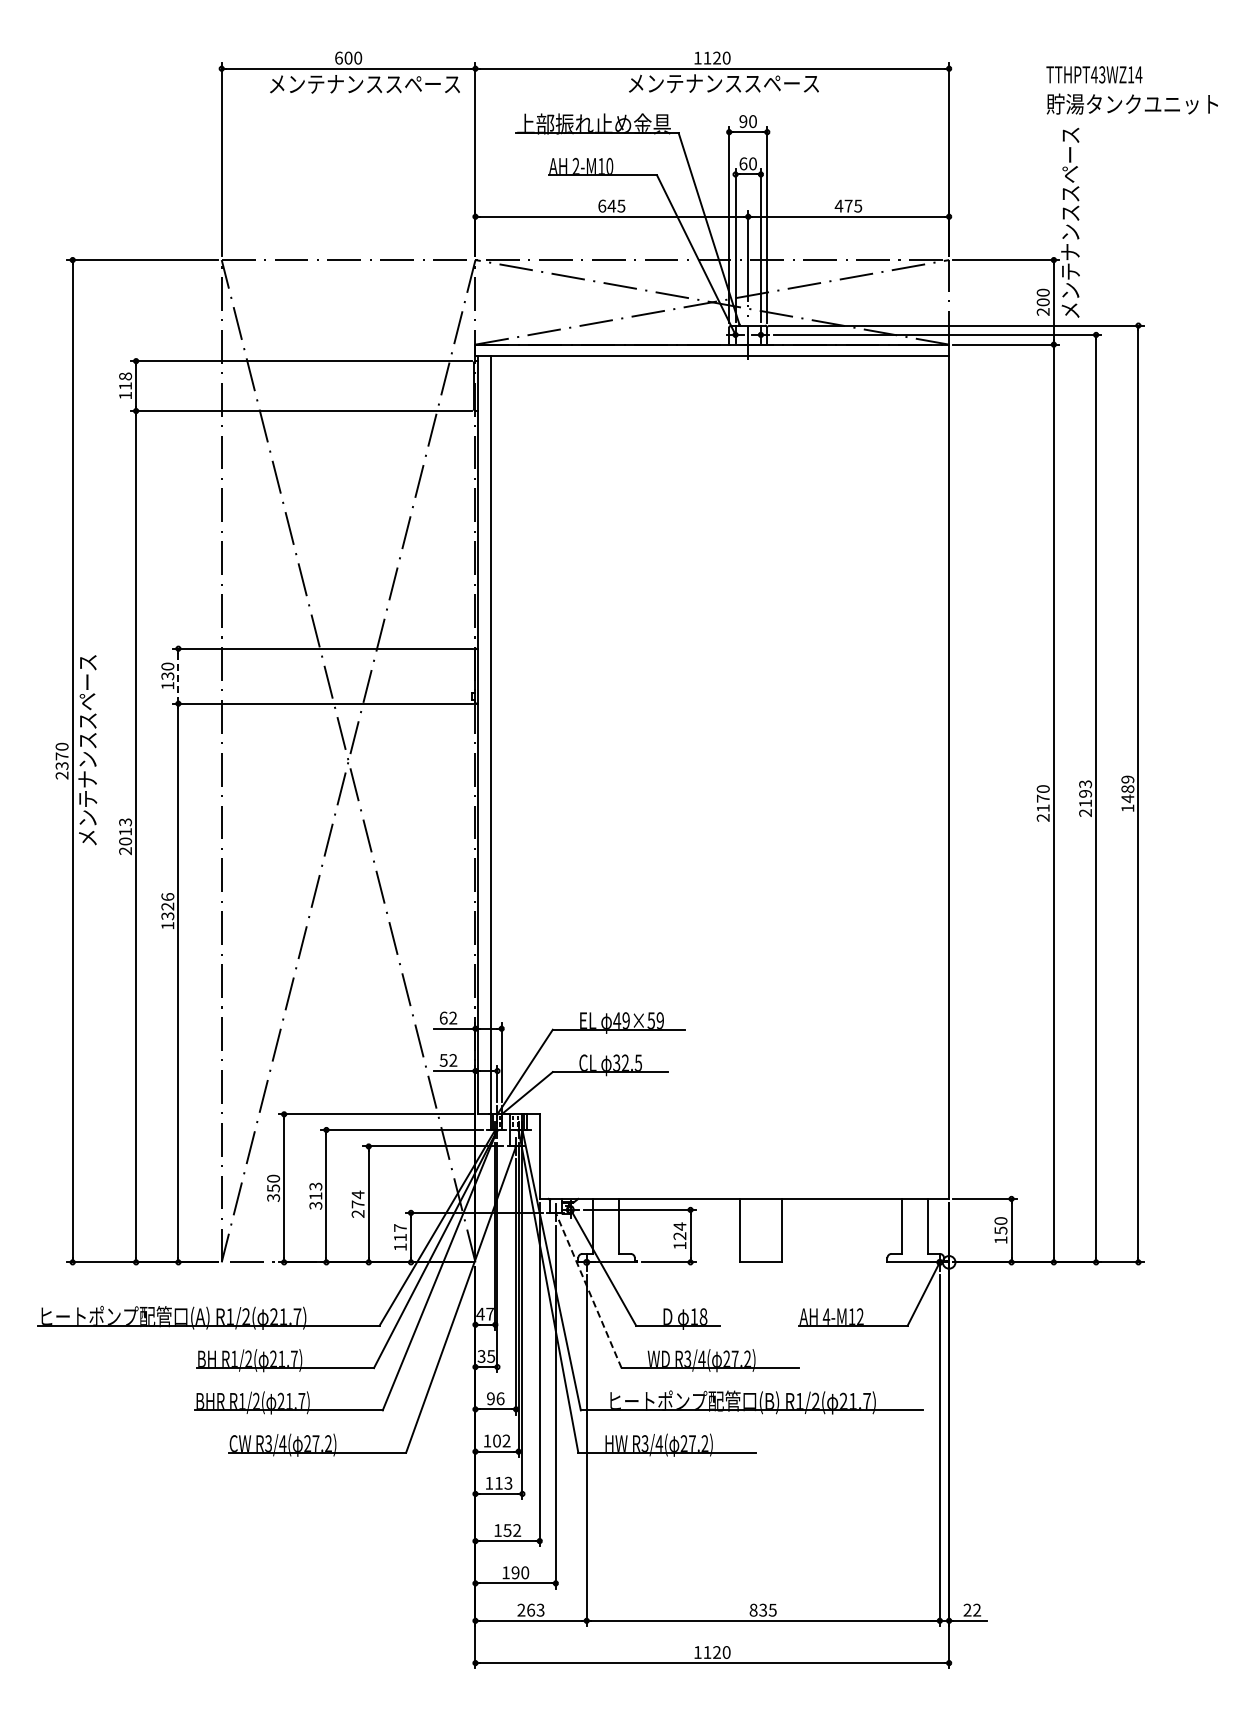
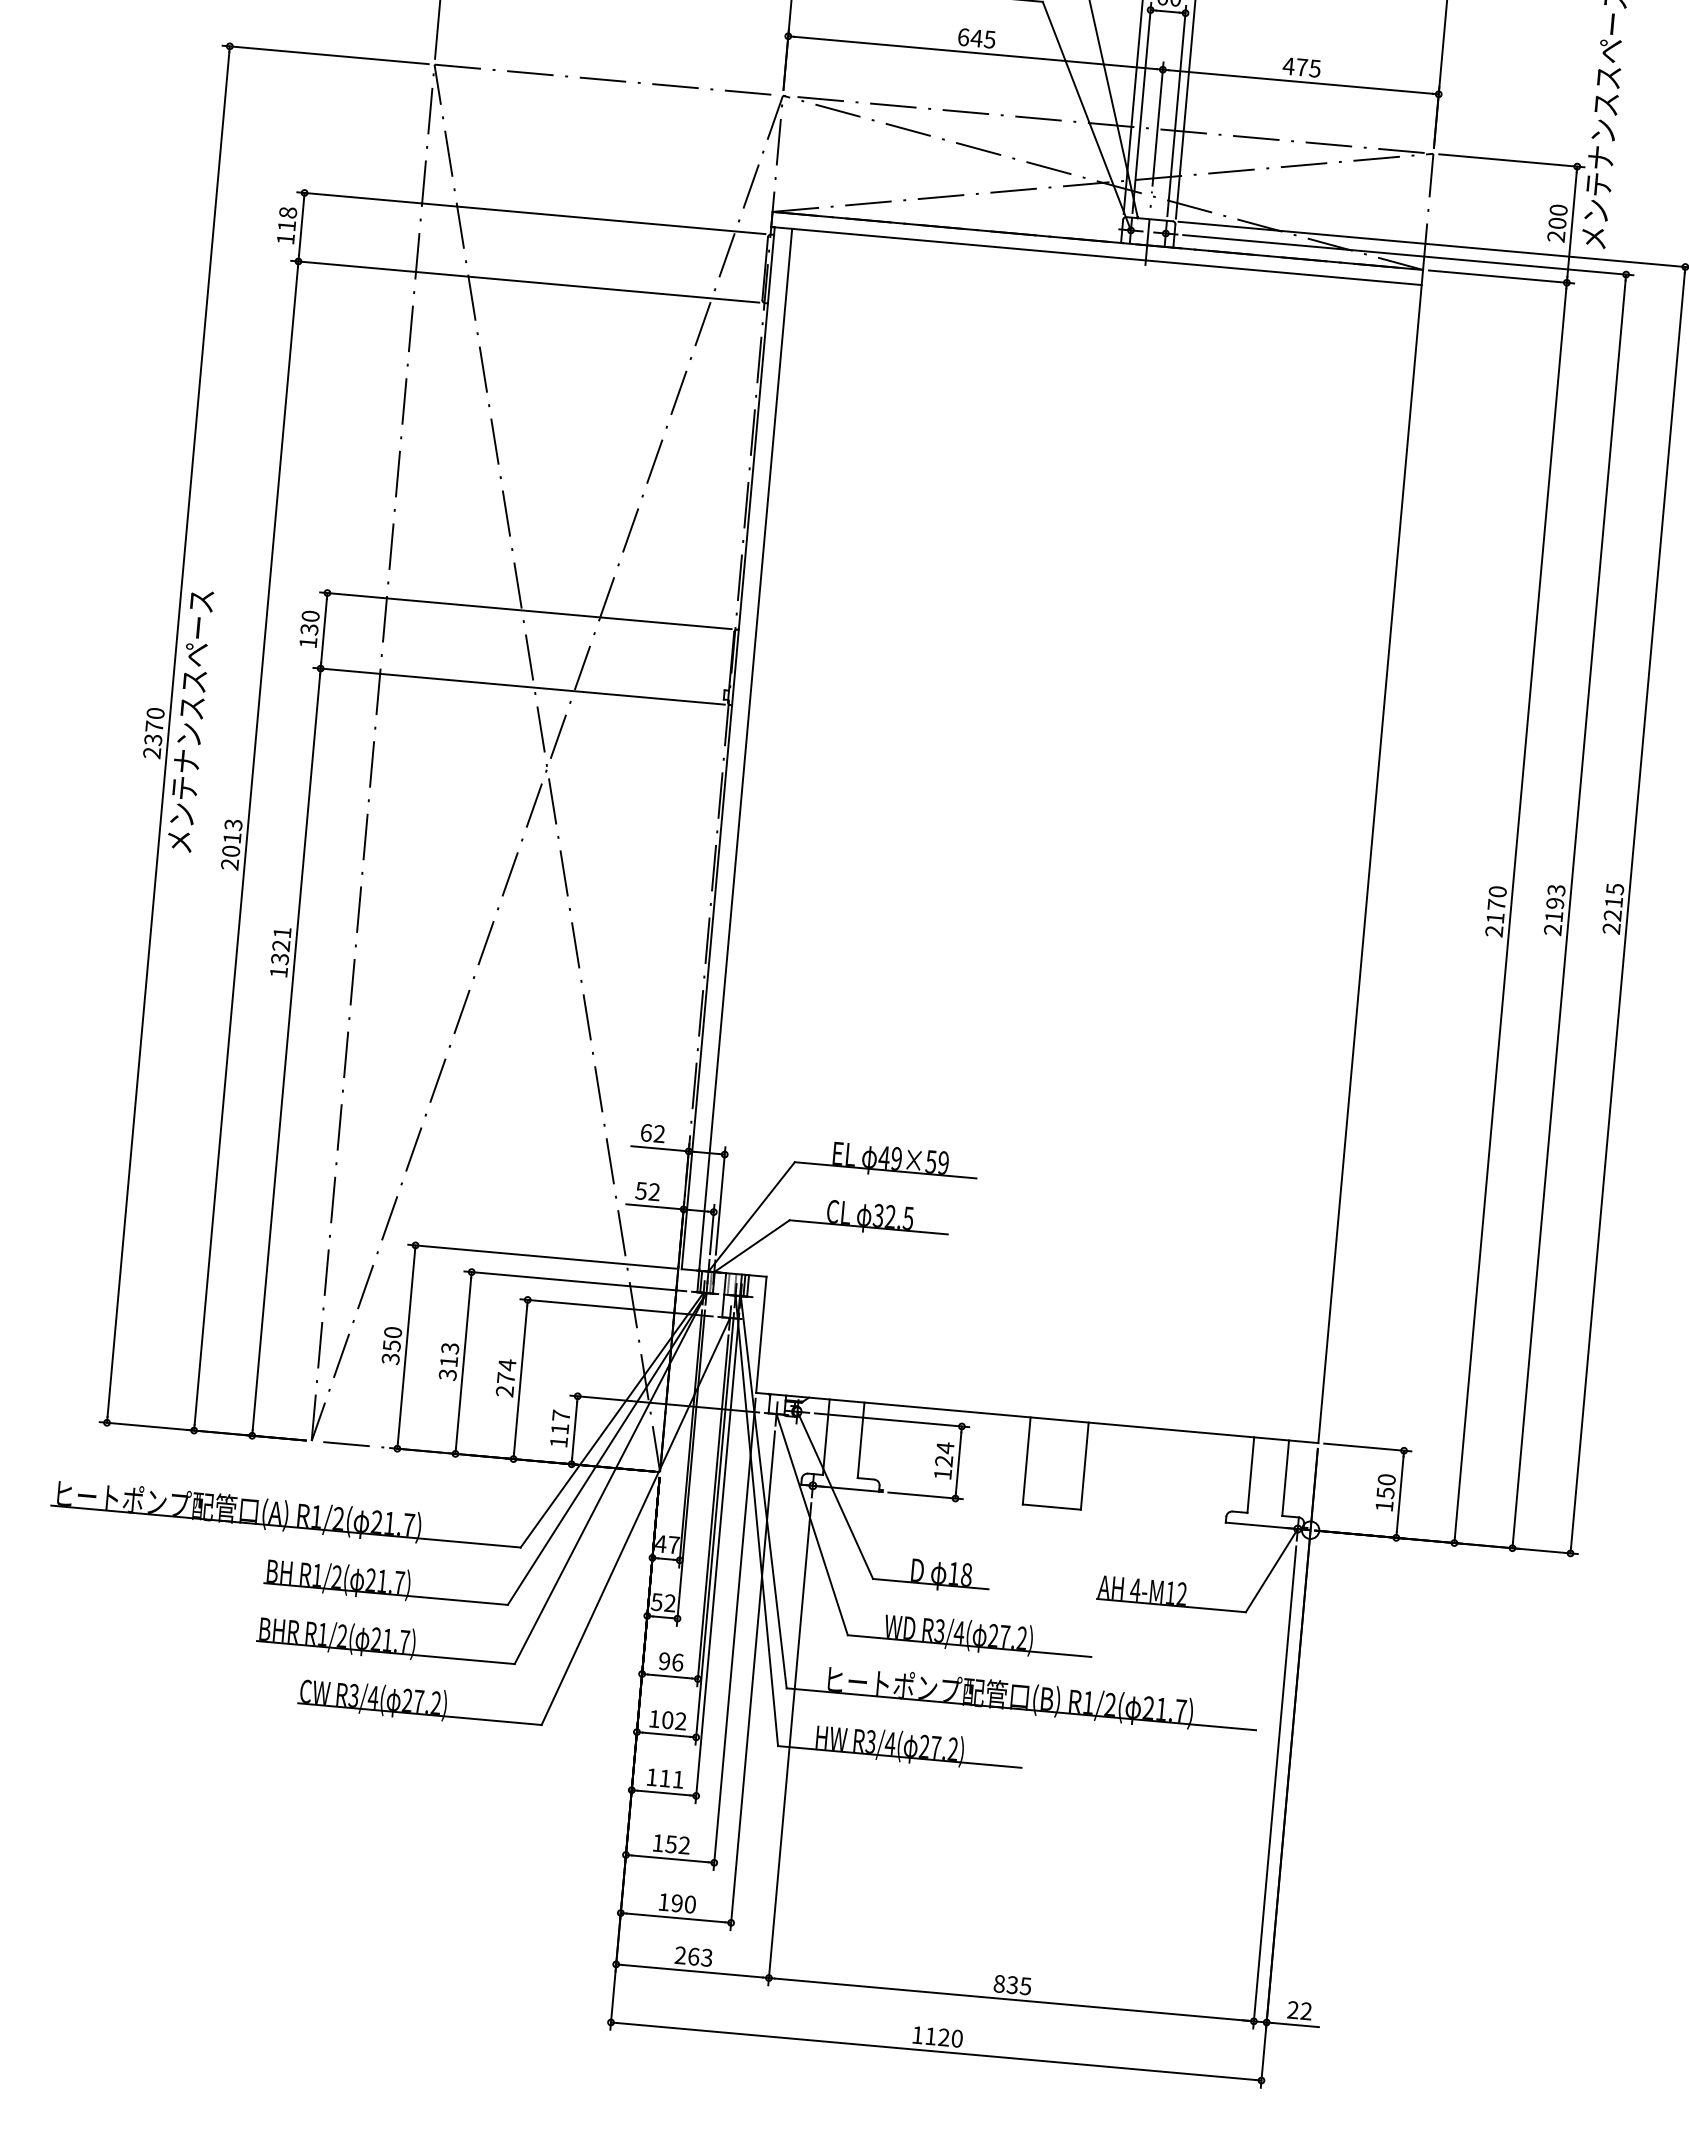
line: (178, 676) -> (324, 631), dashed -> solid
text: (1127, 793) -> (1612, 908), 1489 -> 2215
text: (167, 896) -> (282, 931), 1326 -> 1321
line: (588, 1290) -> (811, 1524), dashed -> solid
text: (486, 1356) -> (663, 1602), 35 -> 52
text: (508, 1482) -> (678, 1778), 113 -> 111

